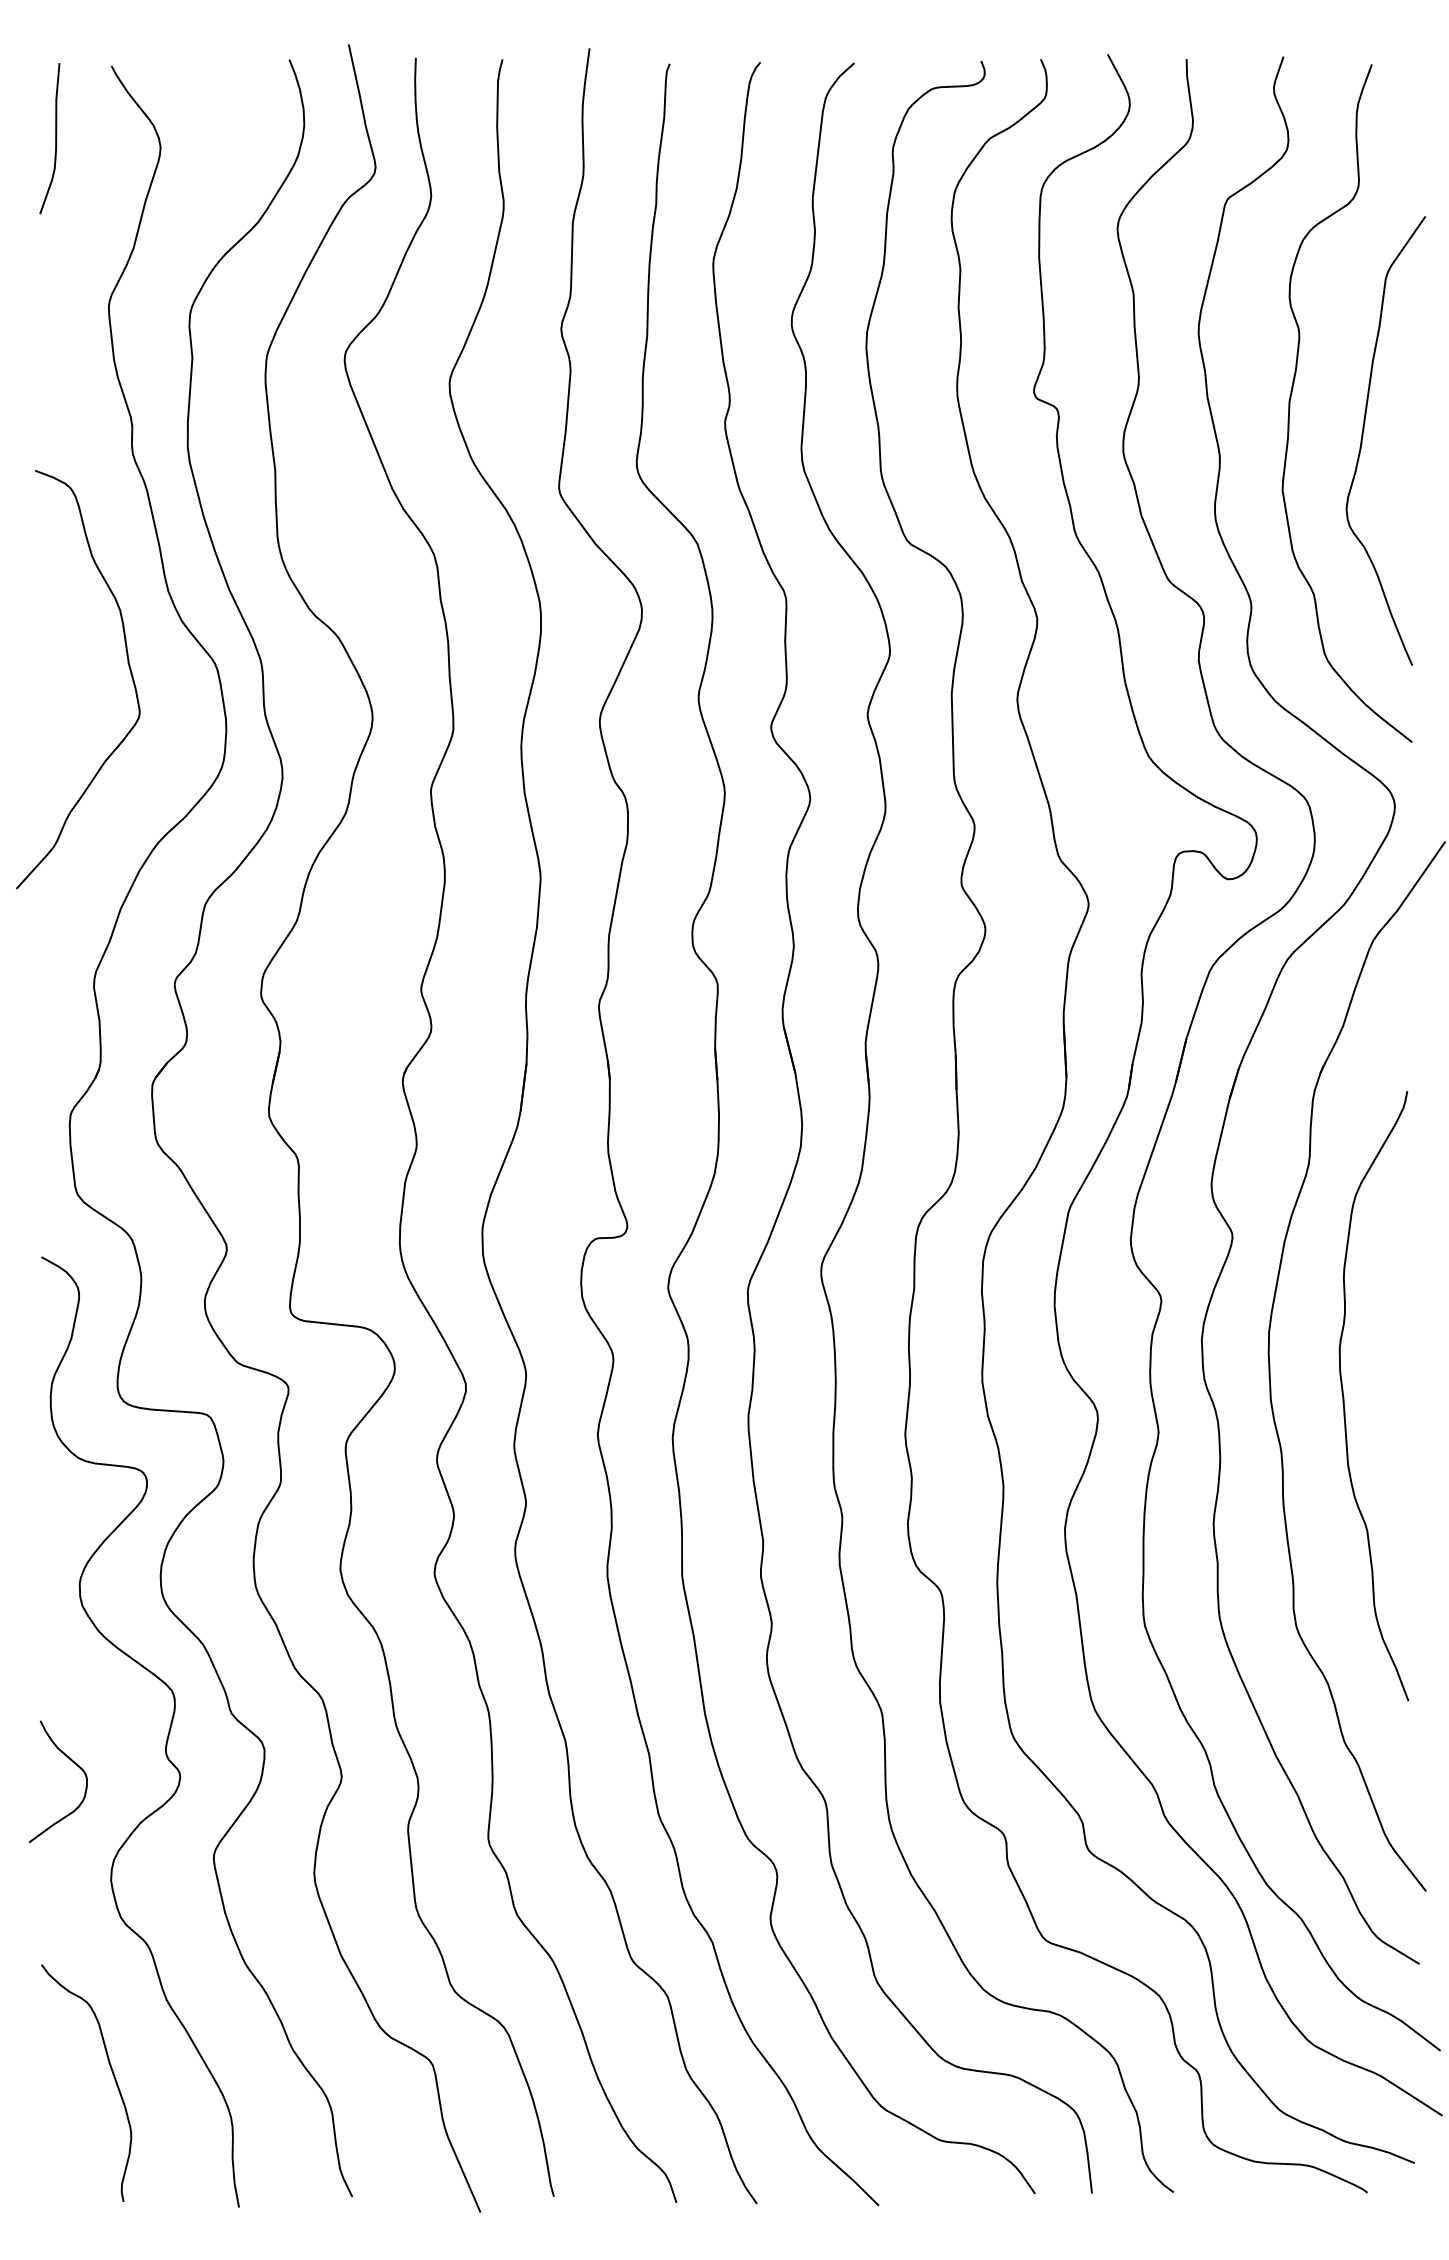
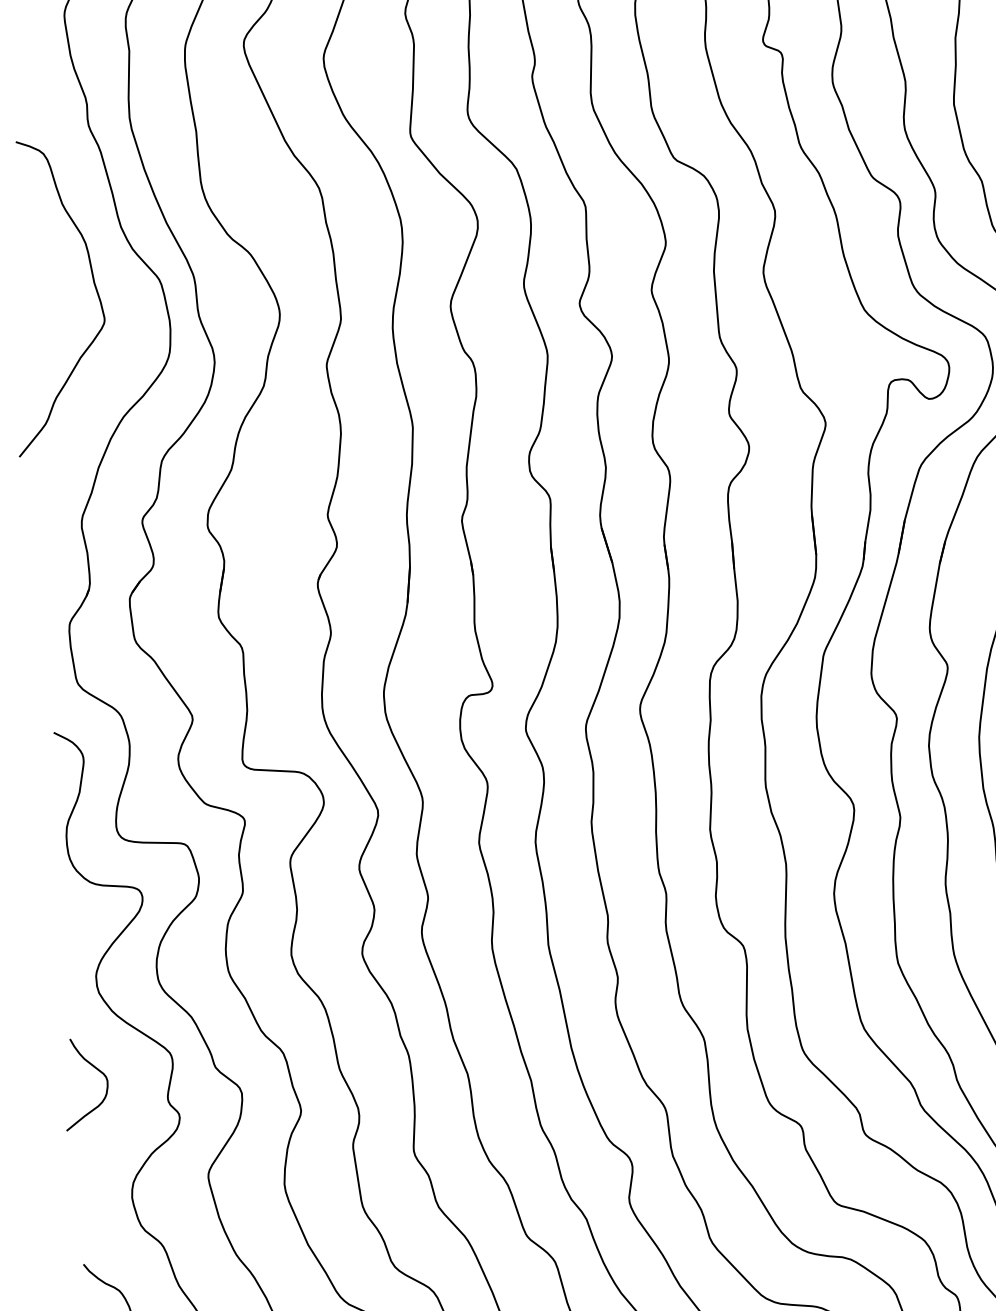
curve: (73, 1763) -> (96, 1069), moved

